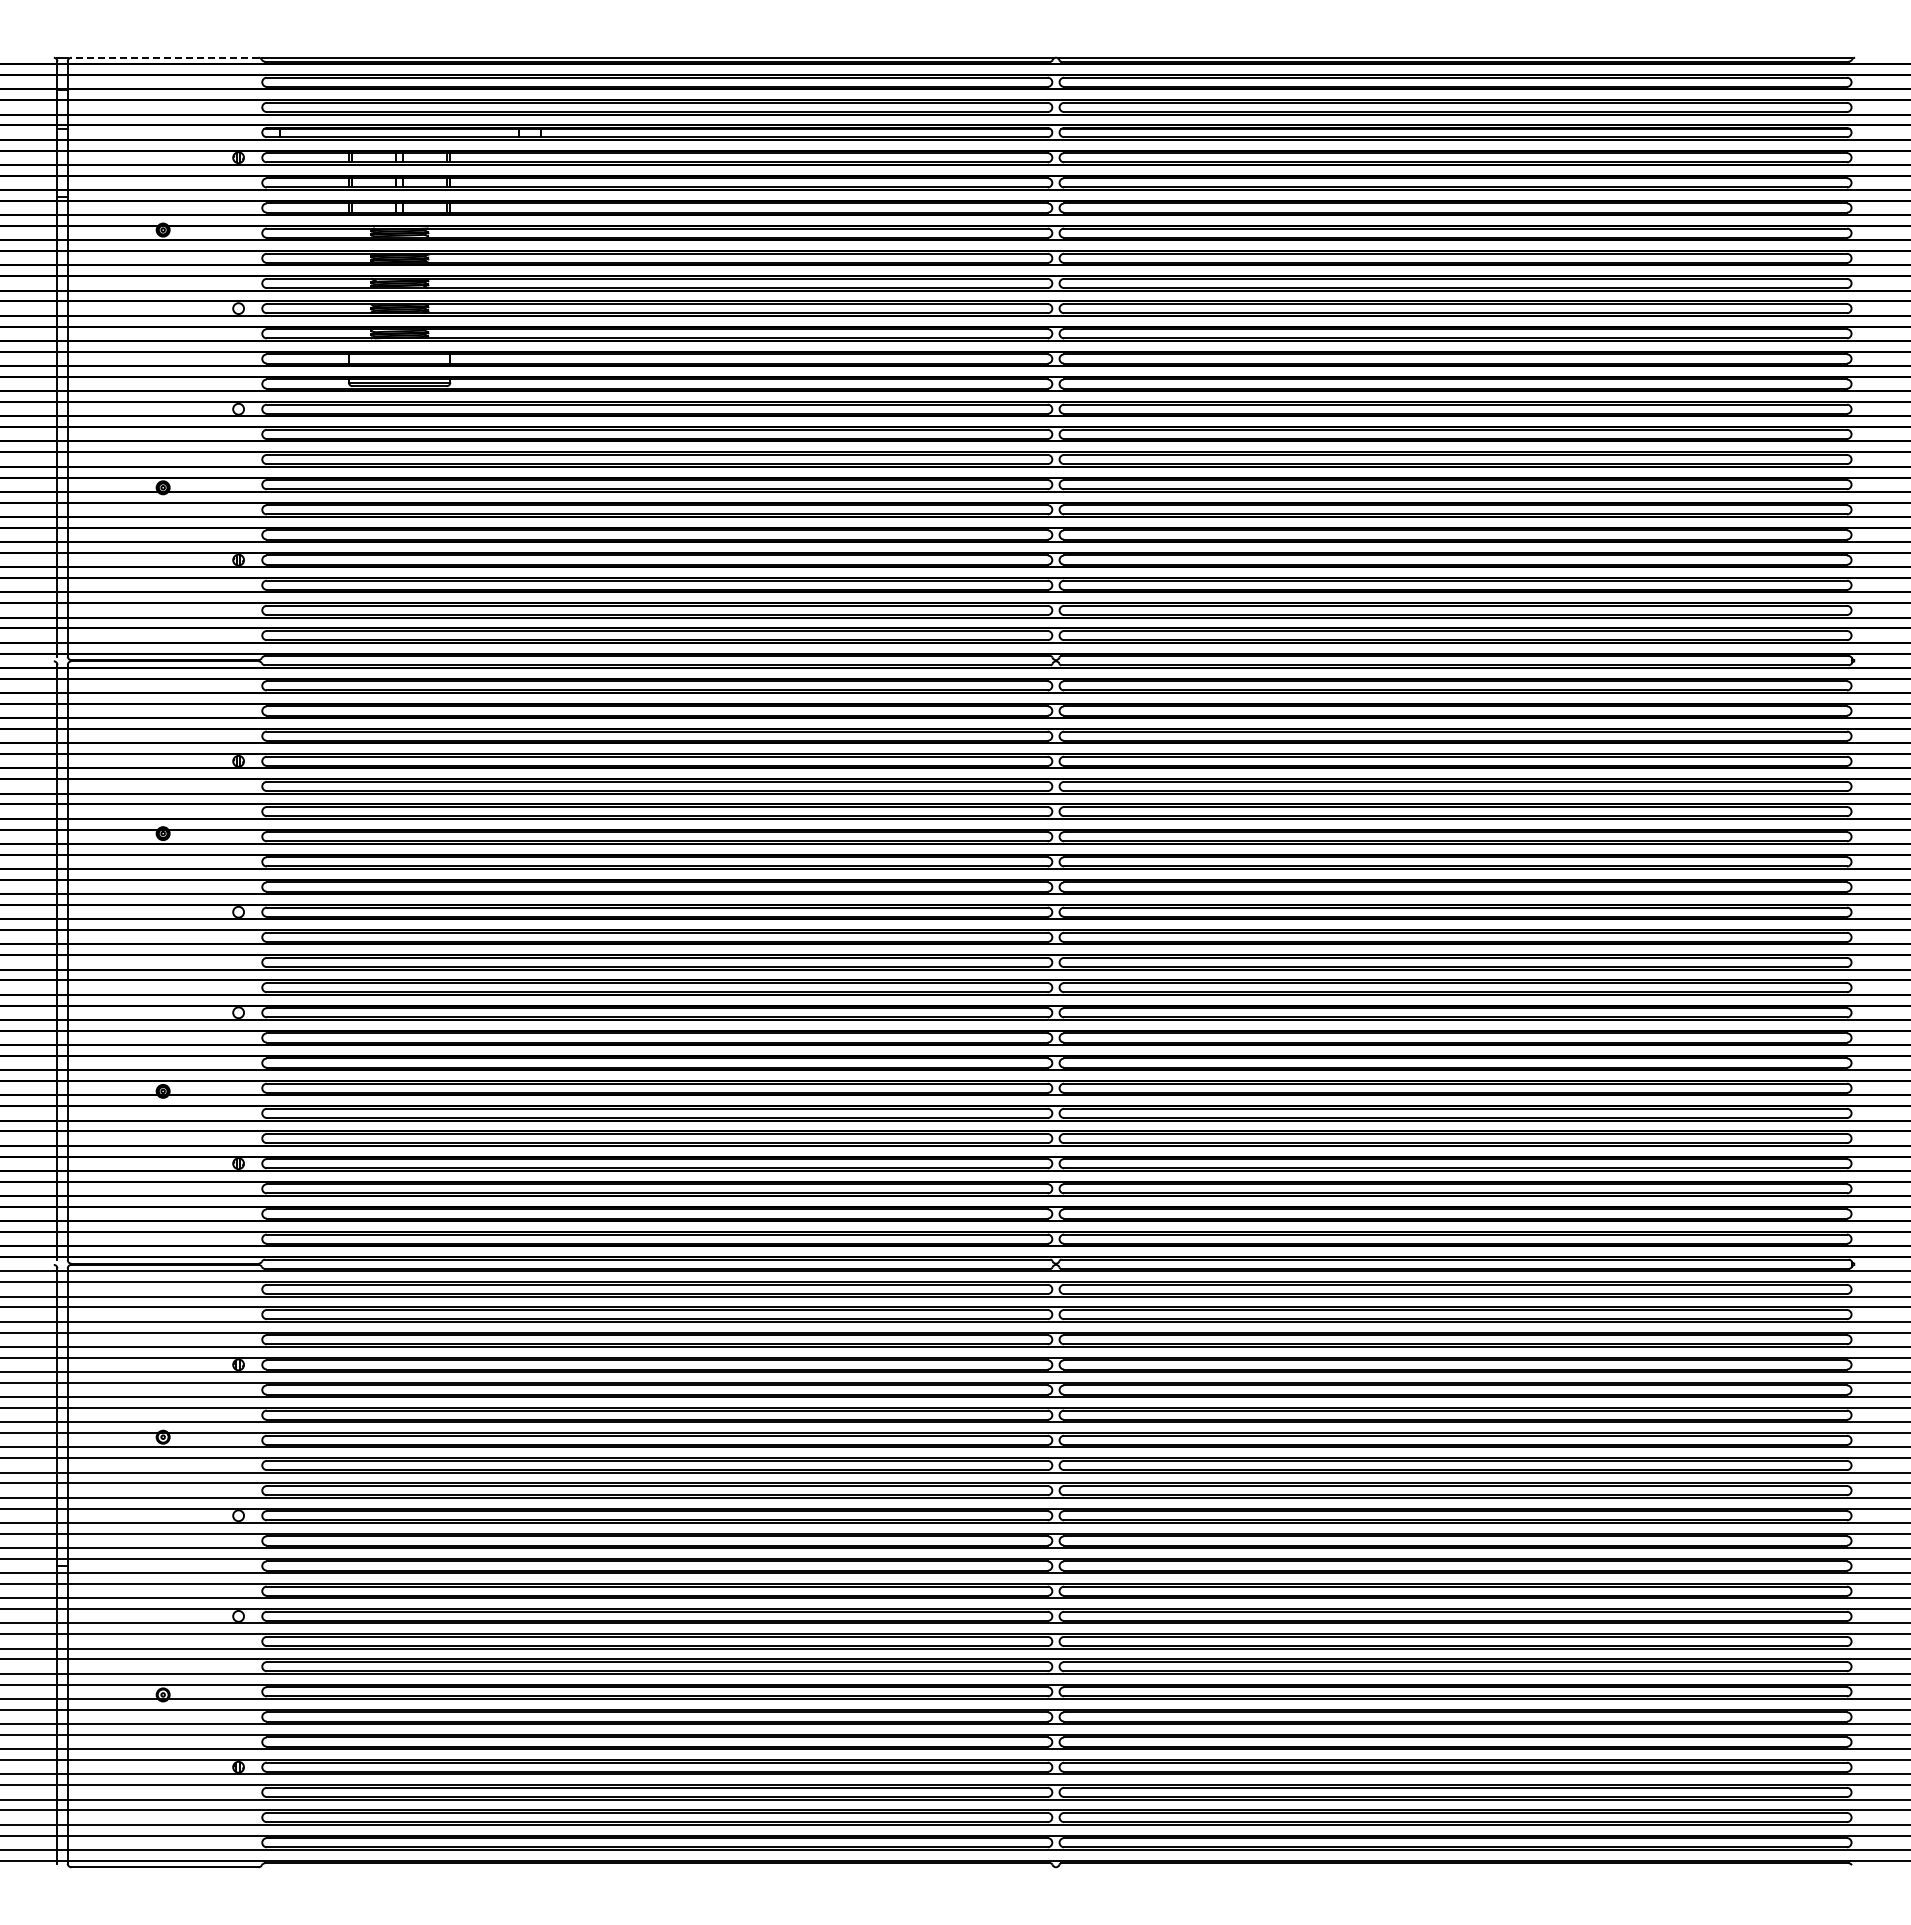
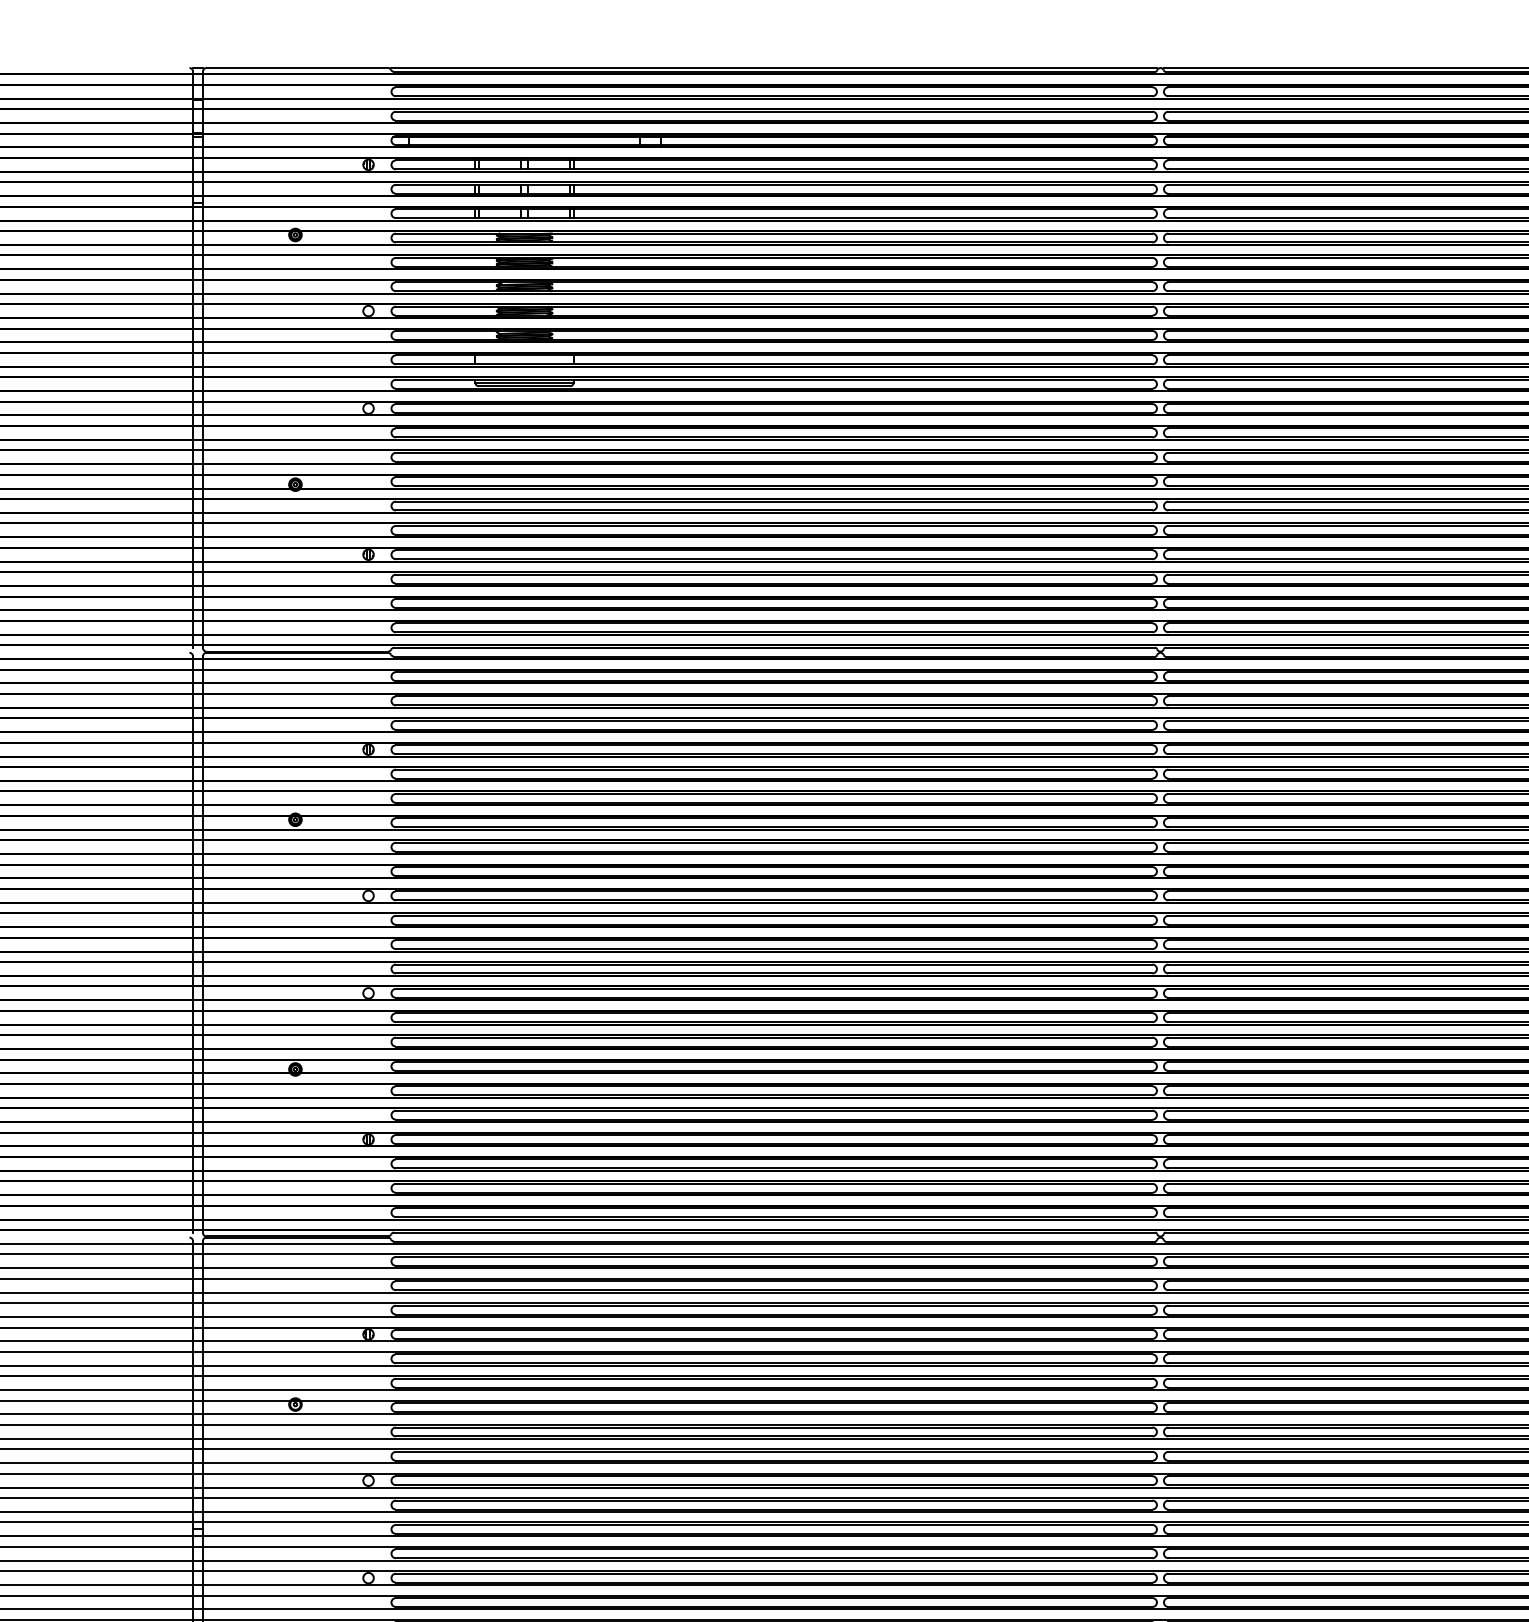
line: (165, 57) -> (297, 67), dashed -> solid

